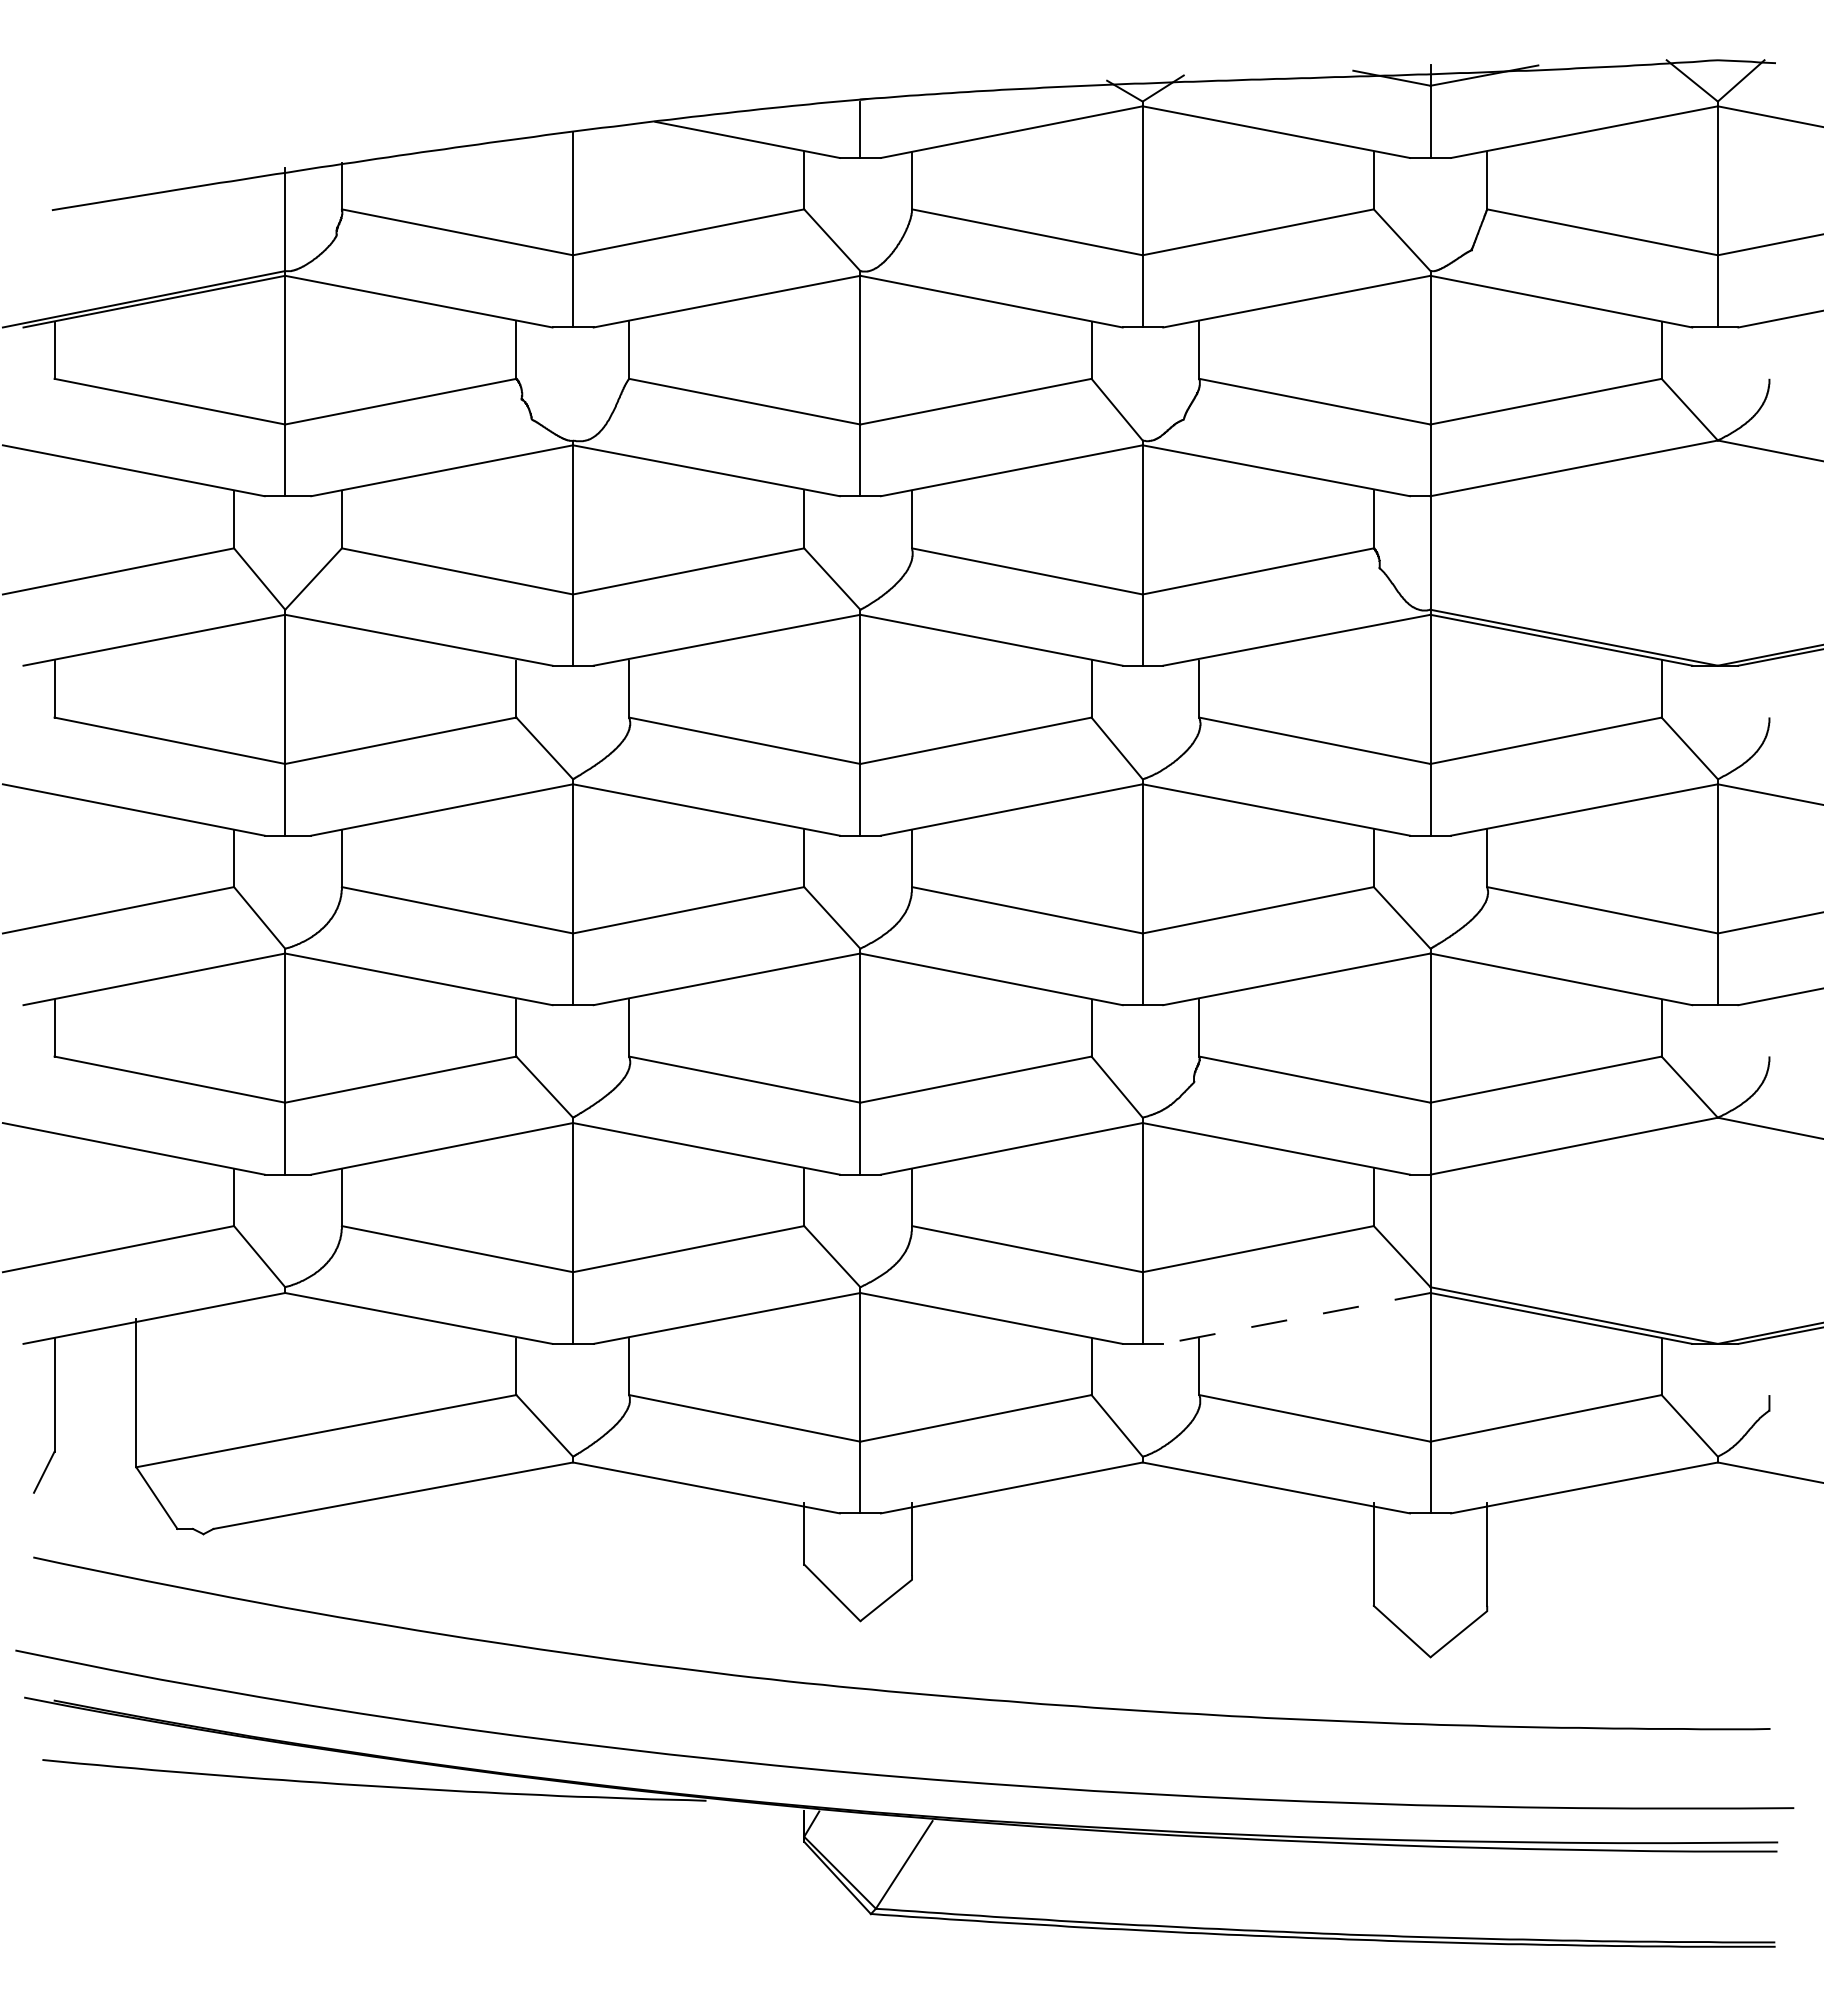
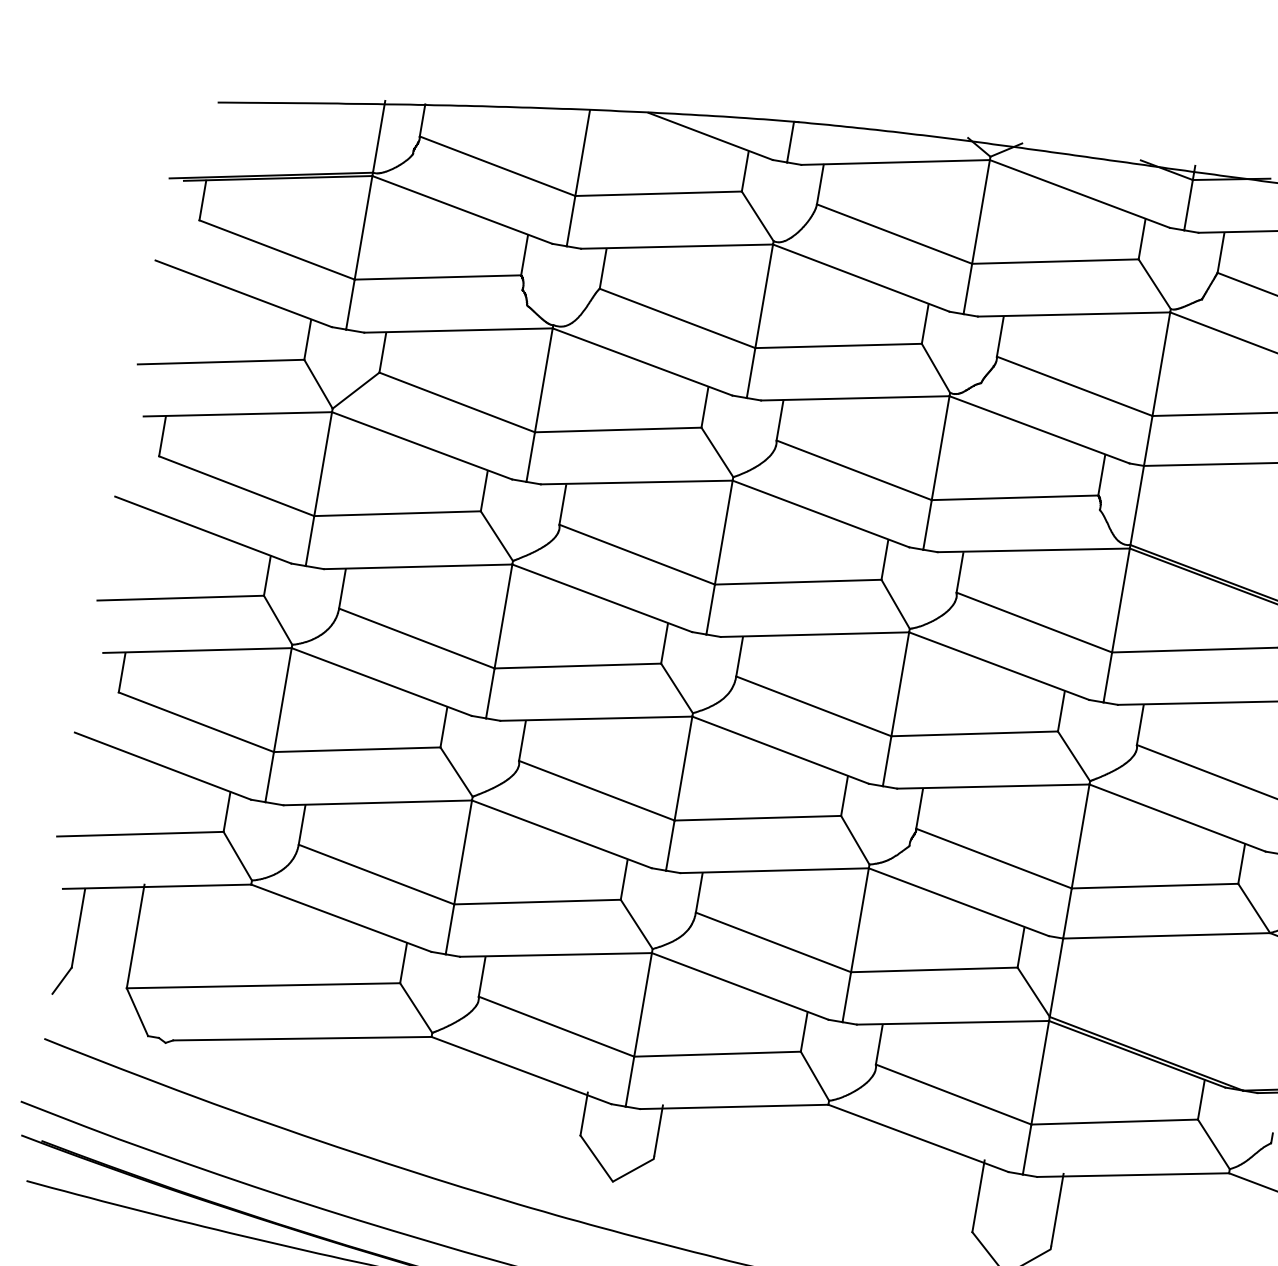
line: (1296, 1318) -> (952, 1022), dashed -> solid

